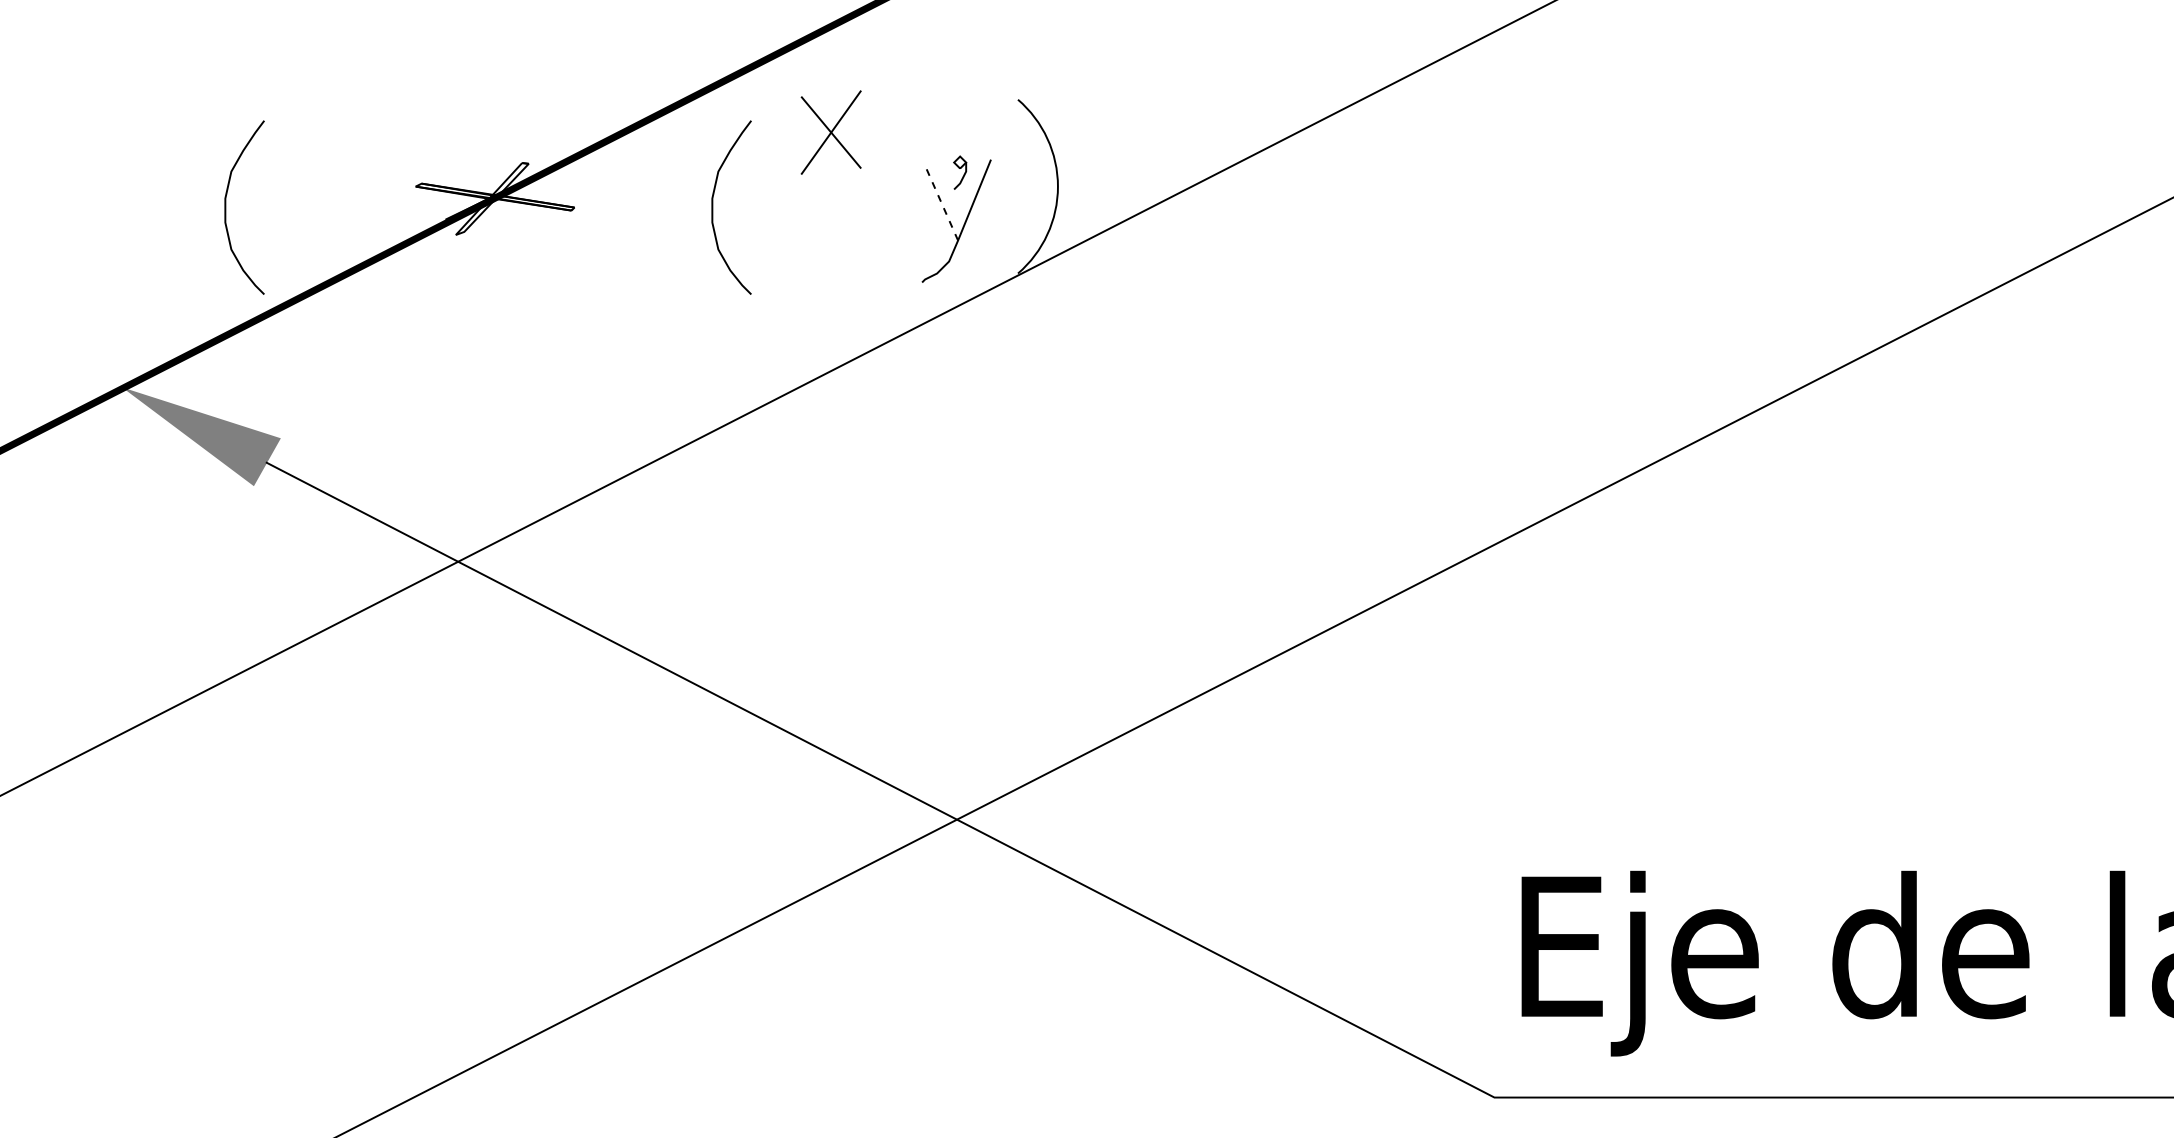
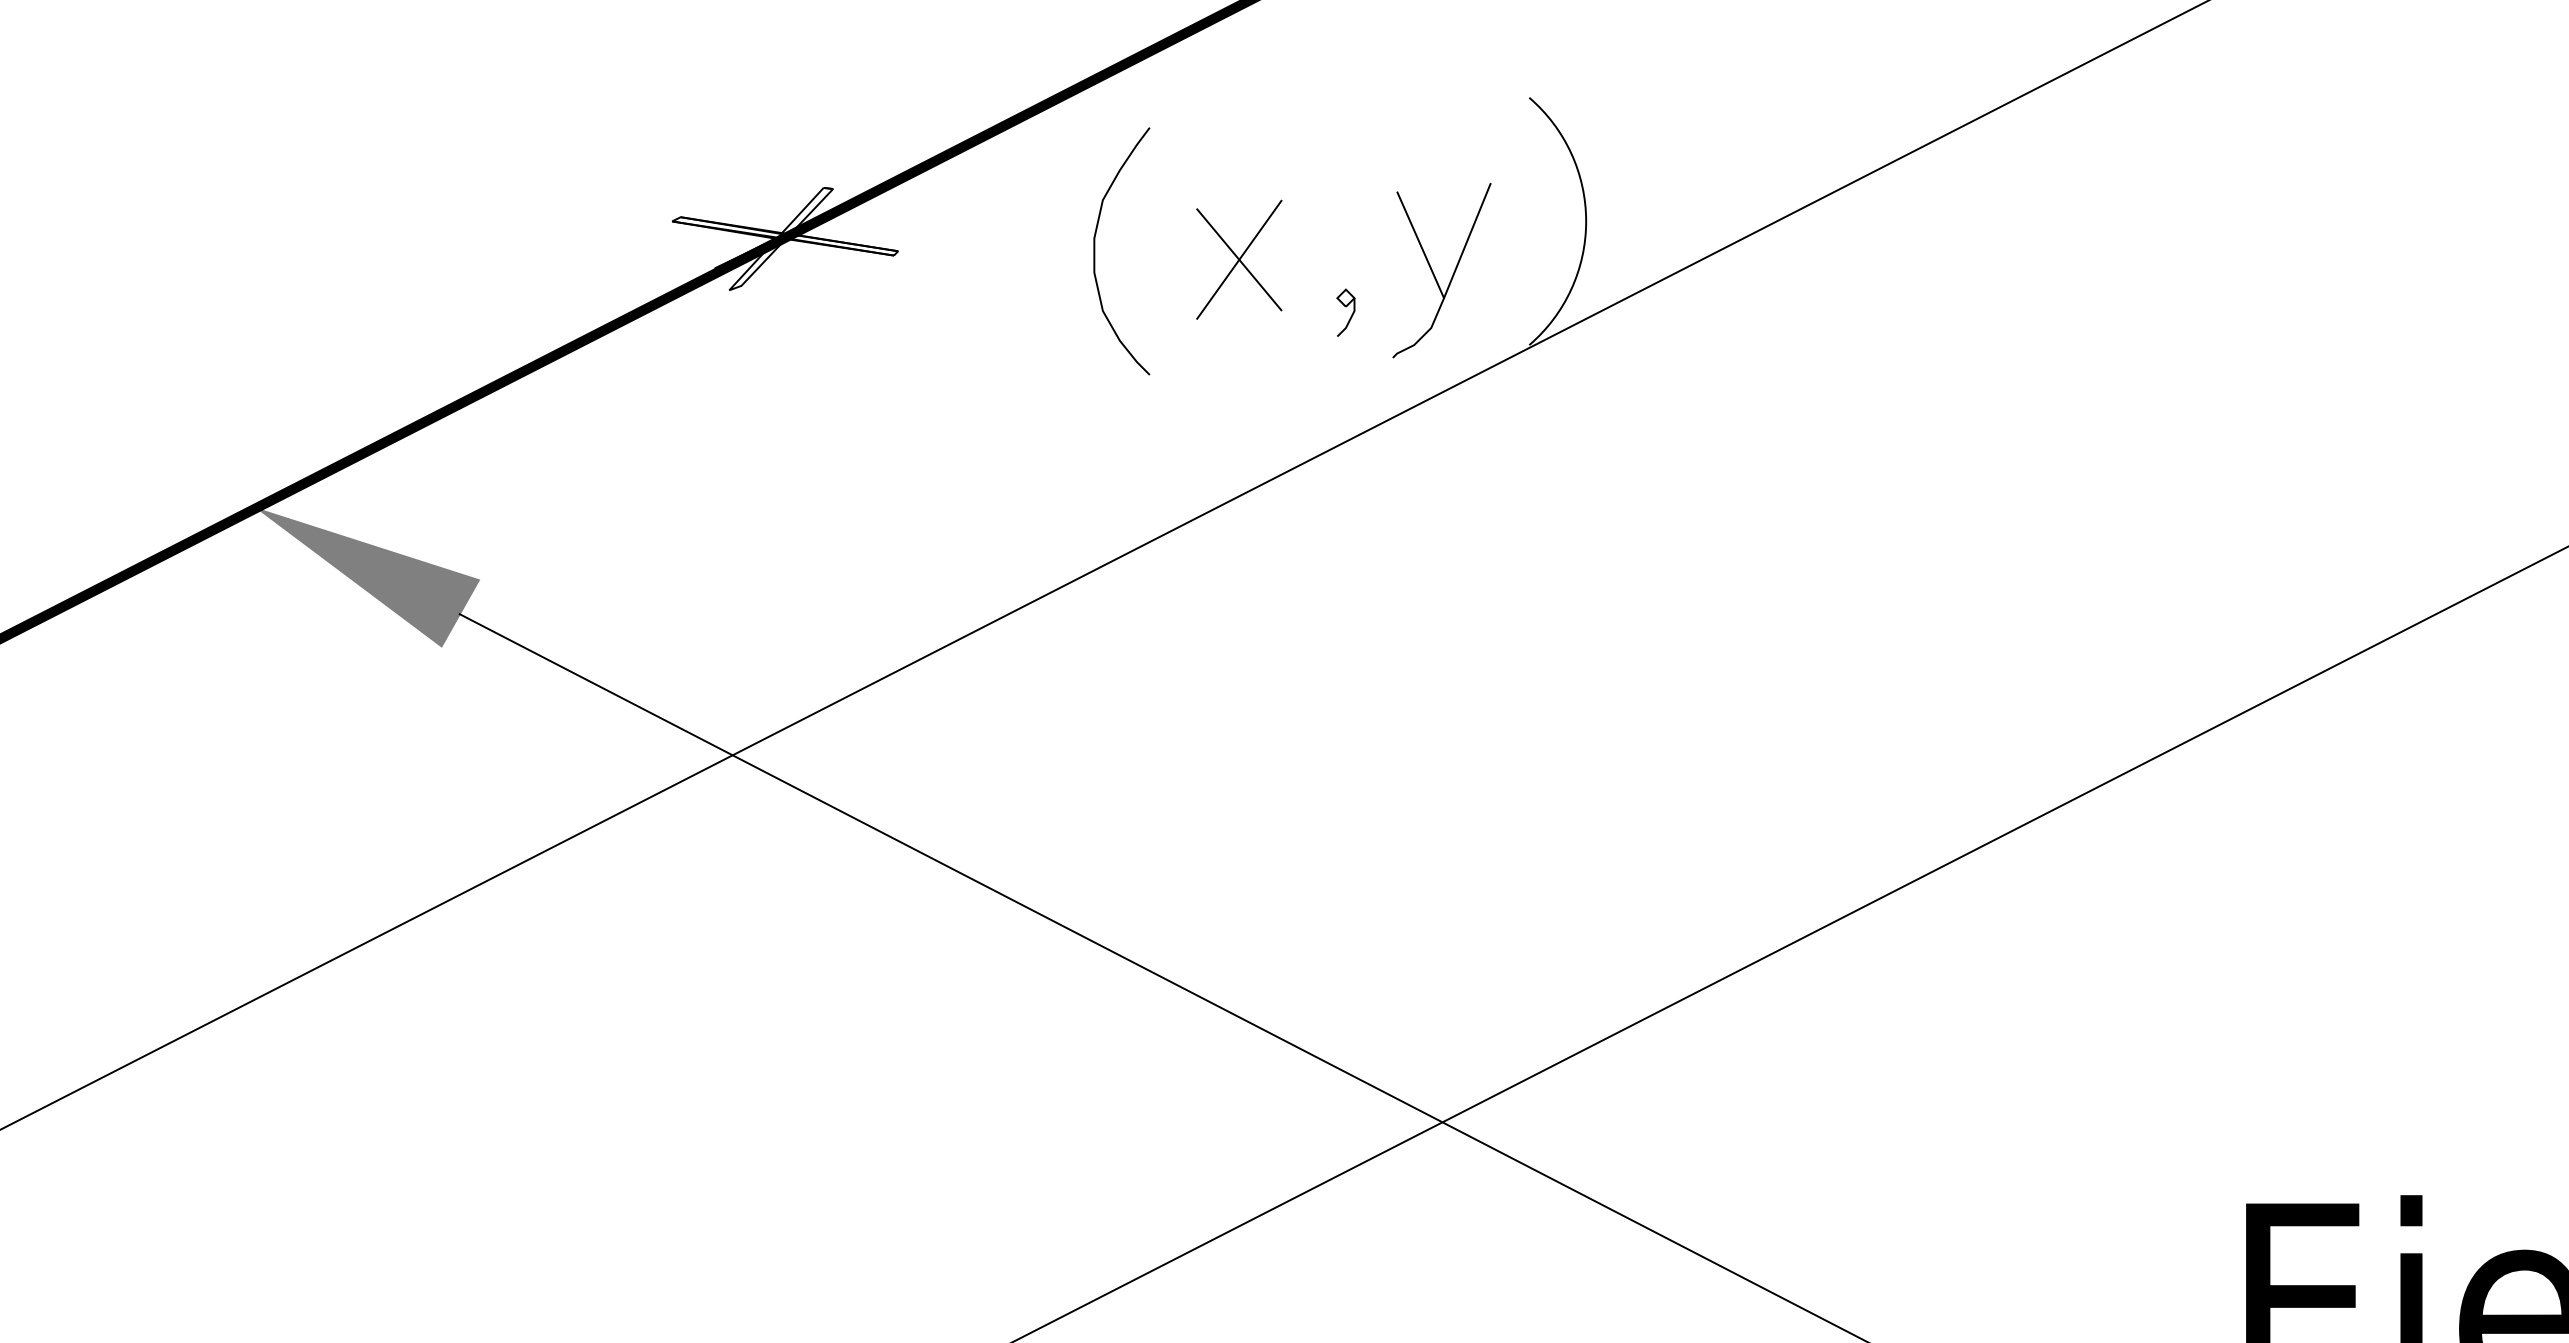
part: (830, 132) -> (1238, 259), moved
part: (960, 172) -> (1346, 312), moved
line: (941, 203) -> (1420, 245), dashed -> solid
curve: (226, 207) -> (402, 251), removed

